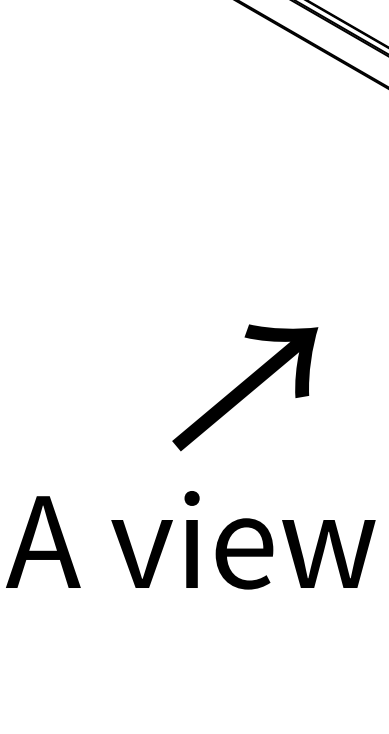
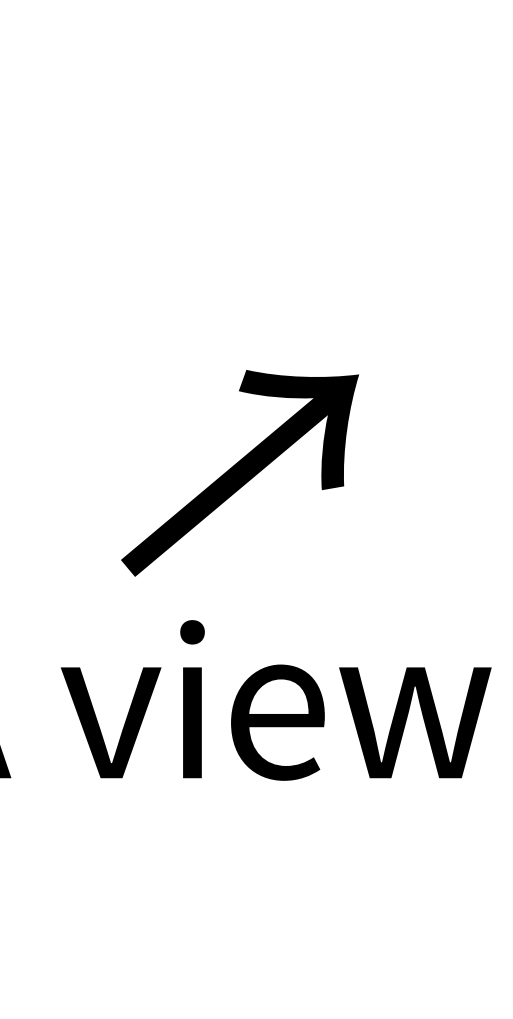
text: (245, 387) -> (240, 472), moved

